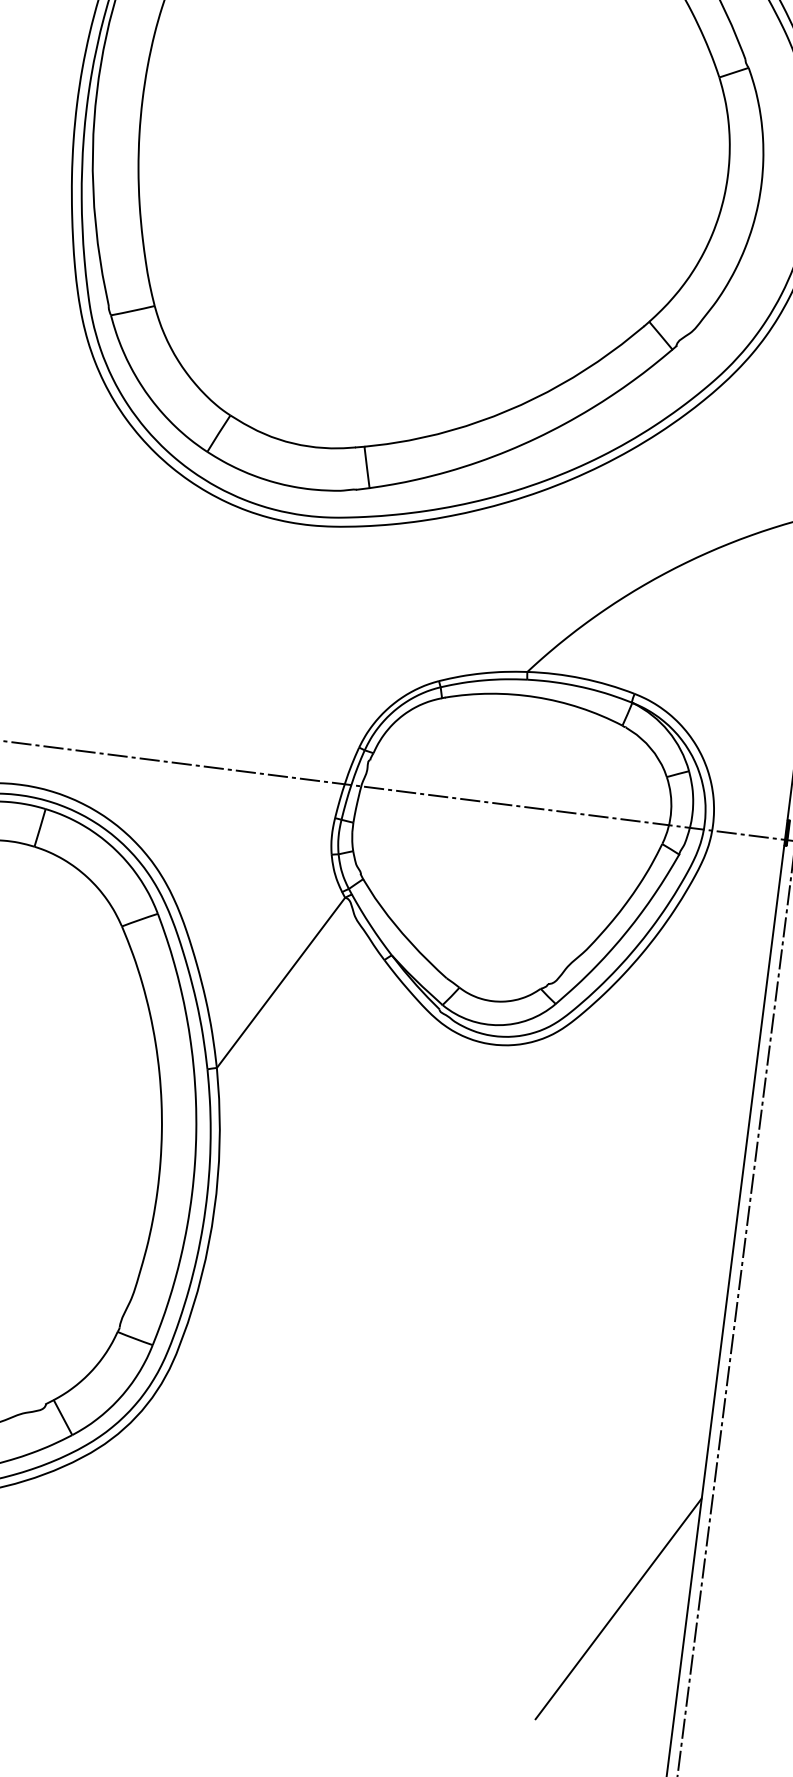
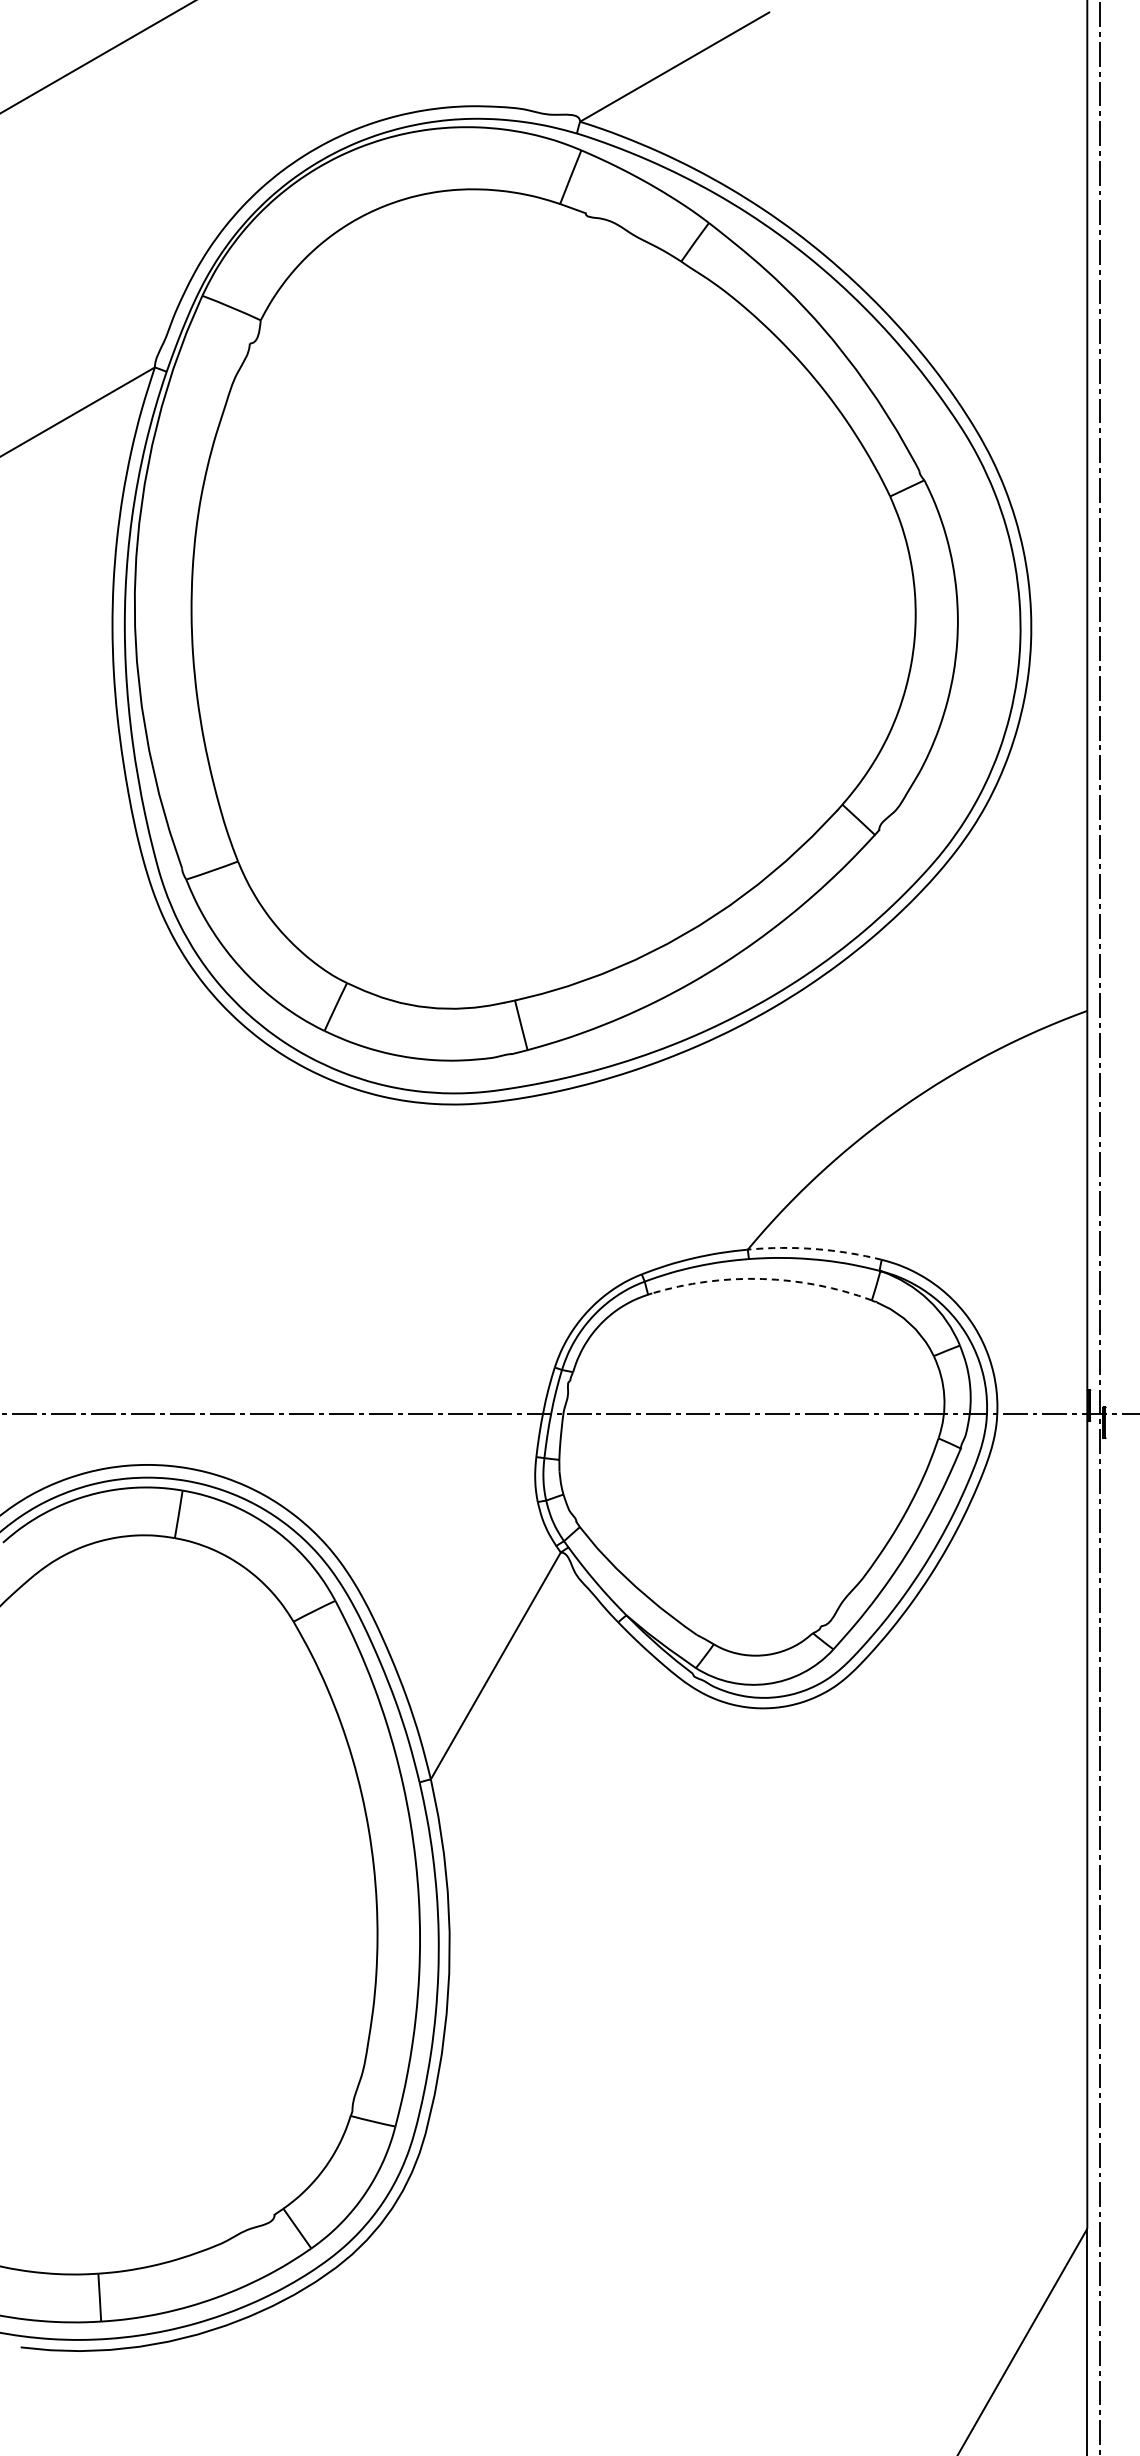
arc: (582, 678) -> (815, 1249), solid -> dashed
arc: (536, 696) -> (762, 1278), solid -> dashed

